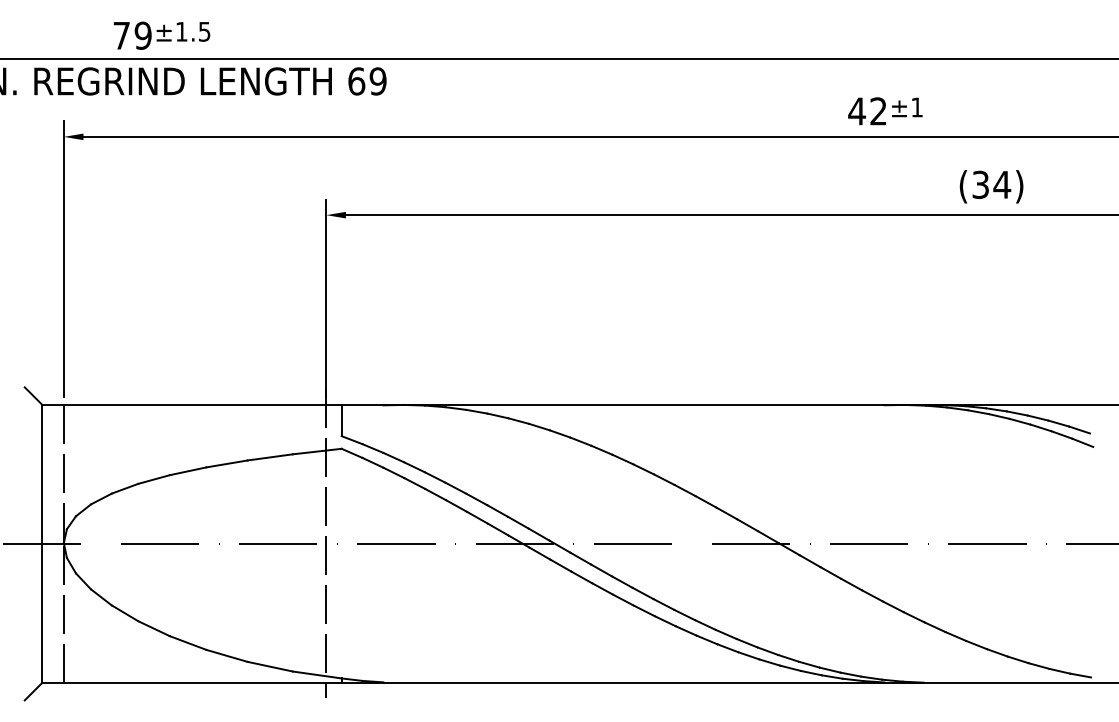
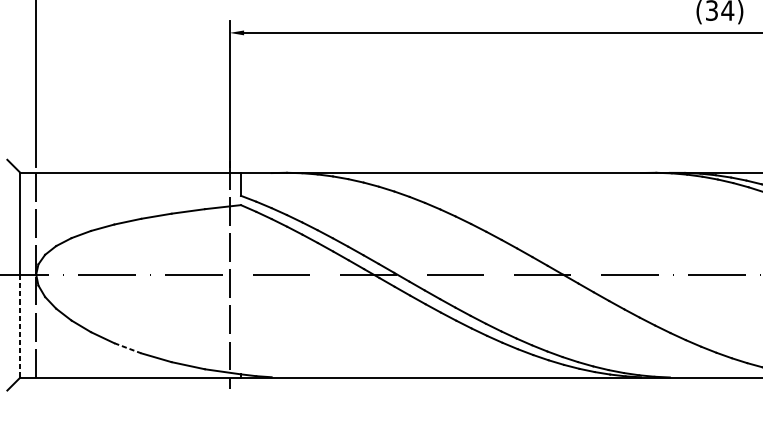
line: (42, 612) -> (20, 325), solid -> dashed
line: (188, 643) -> (128, 348), solid -> dashed

